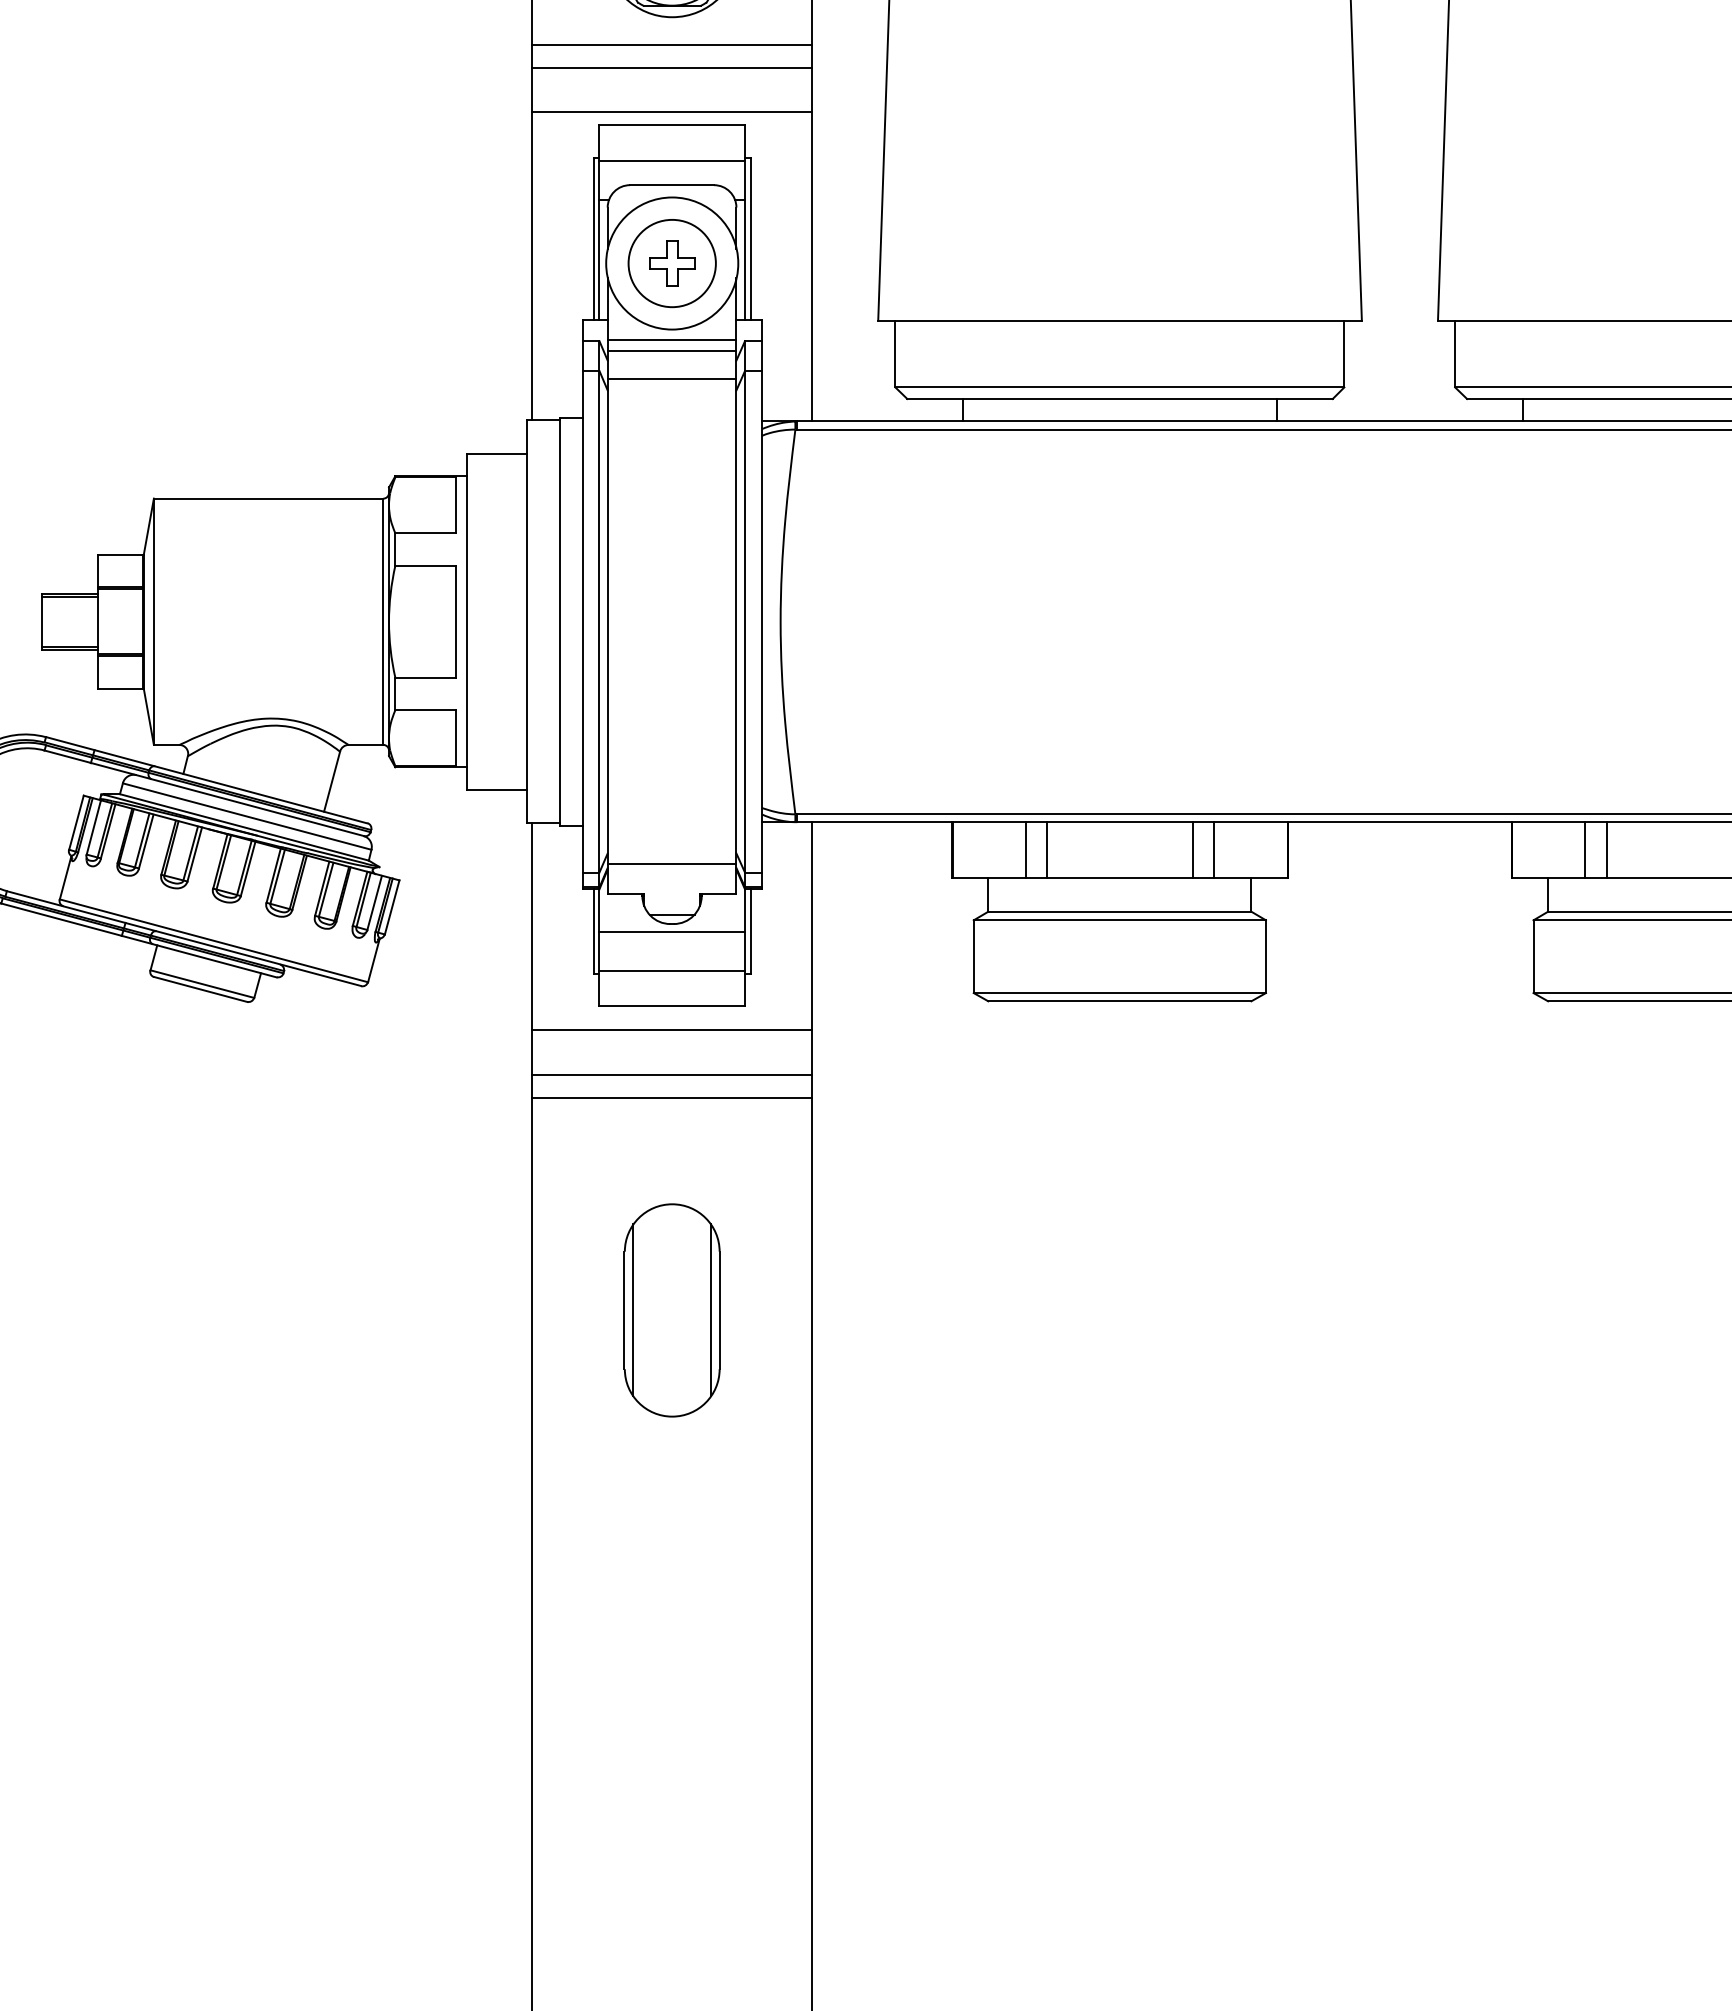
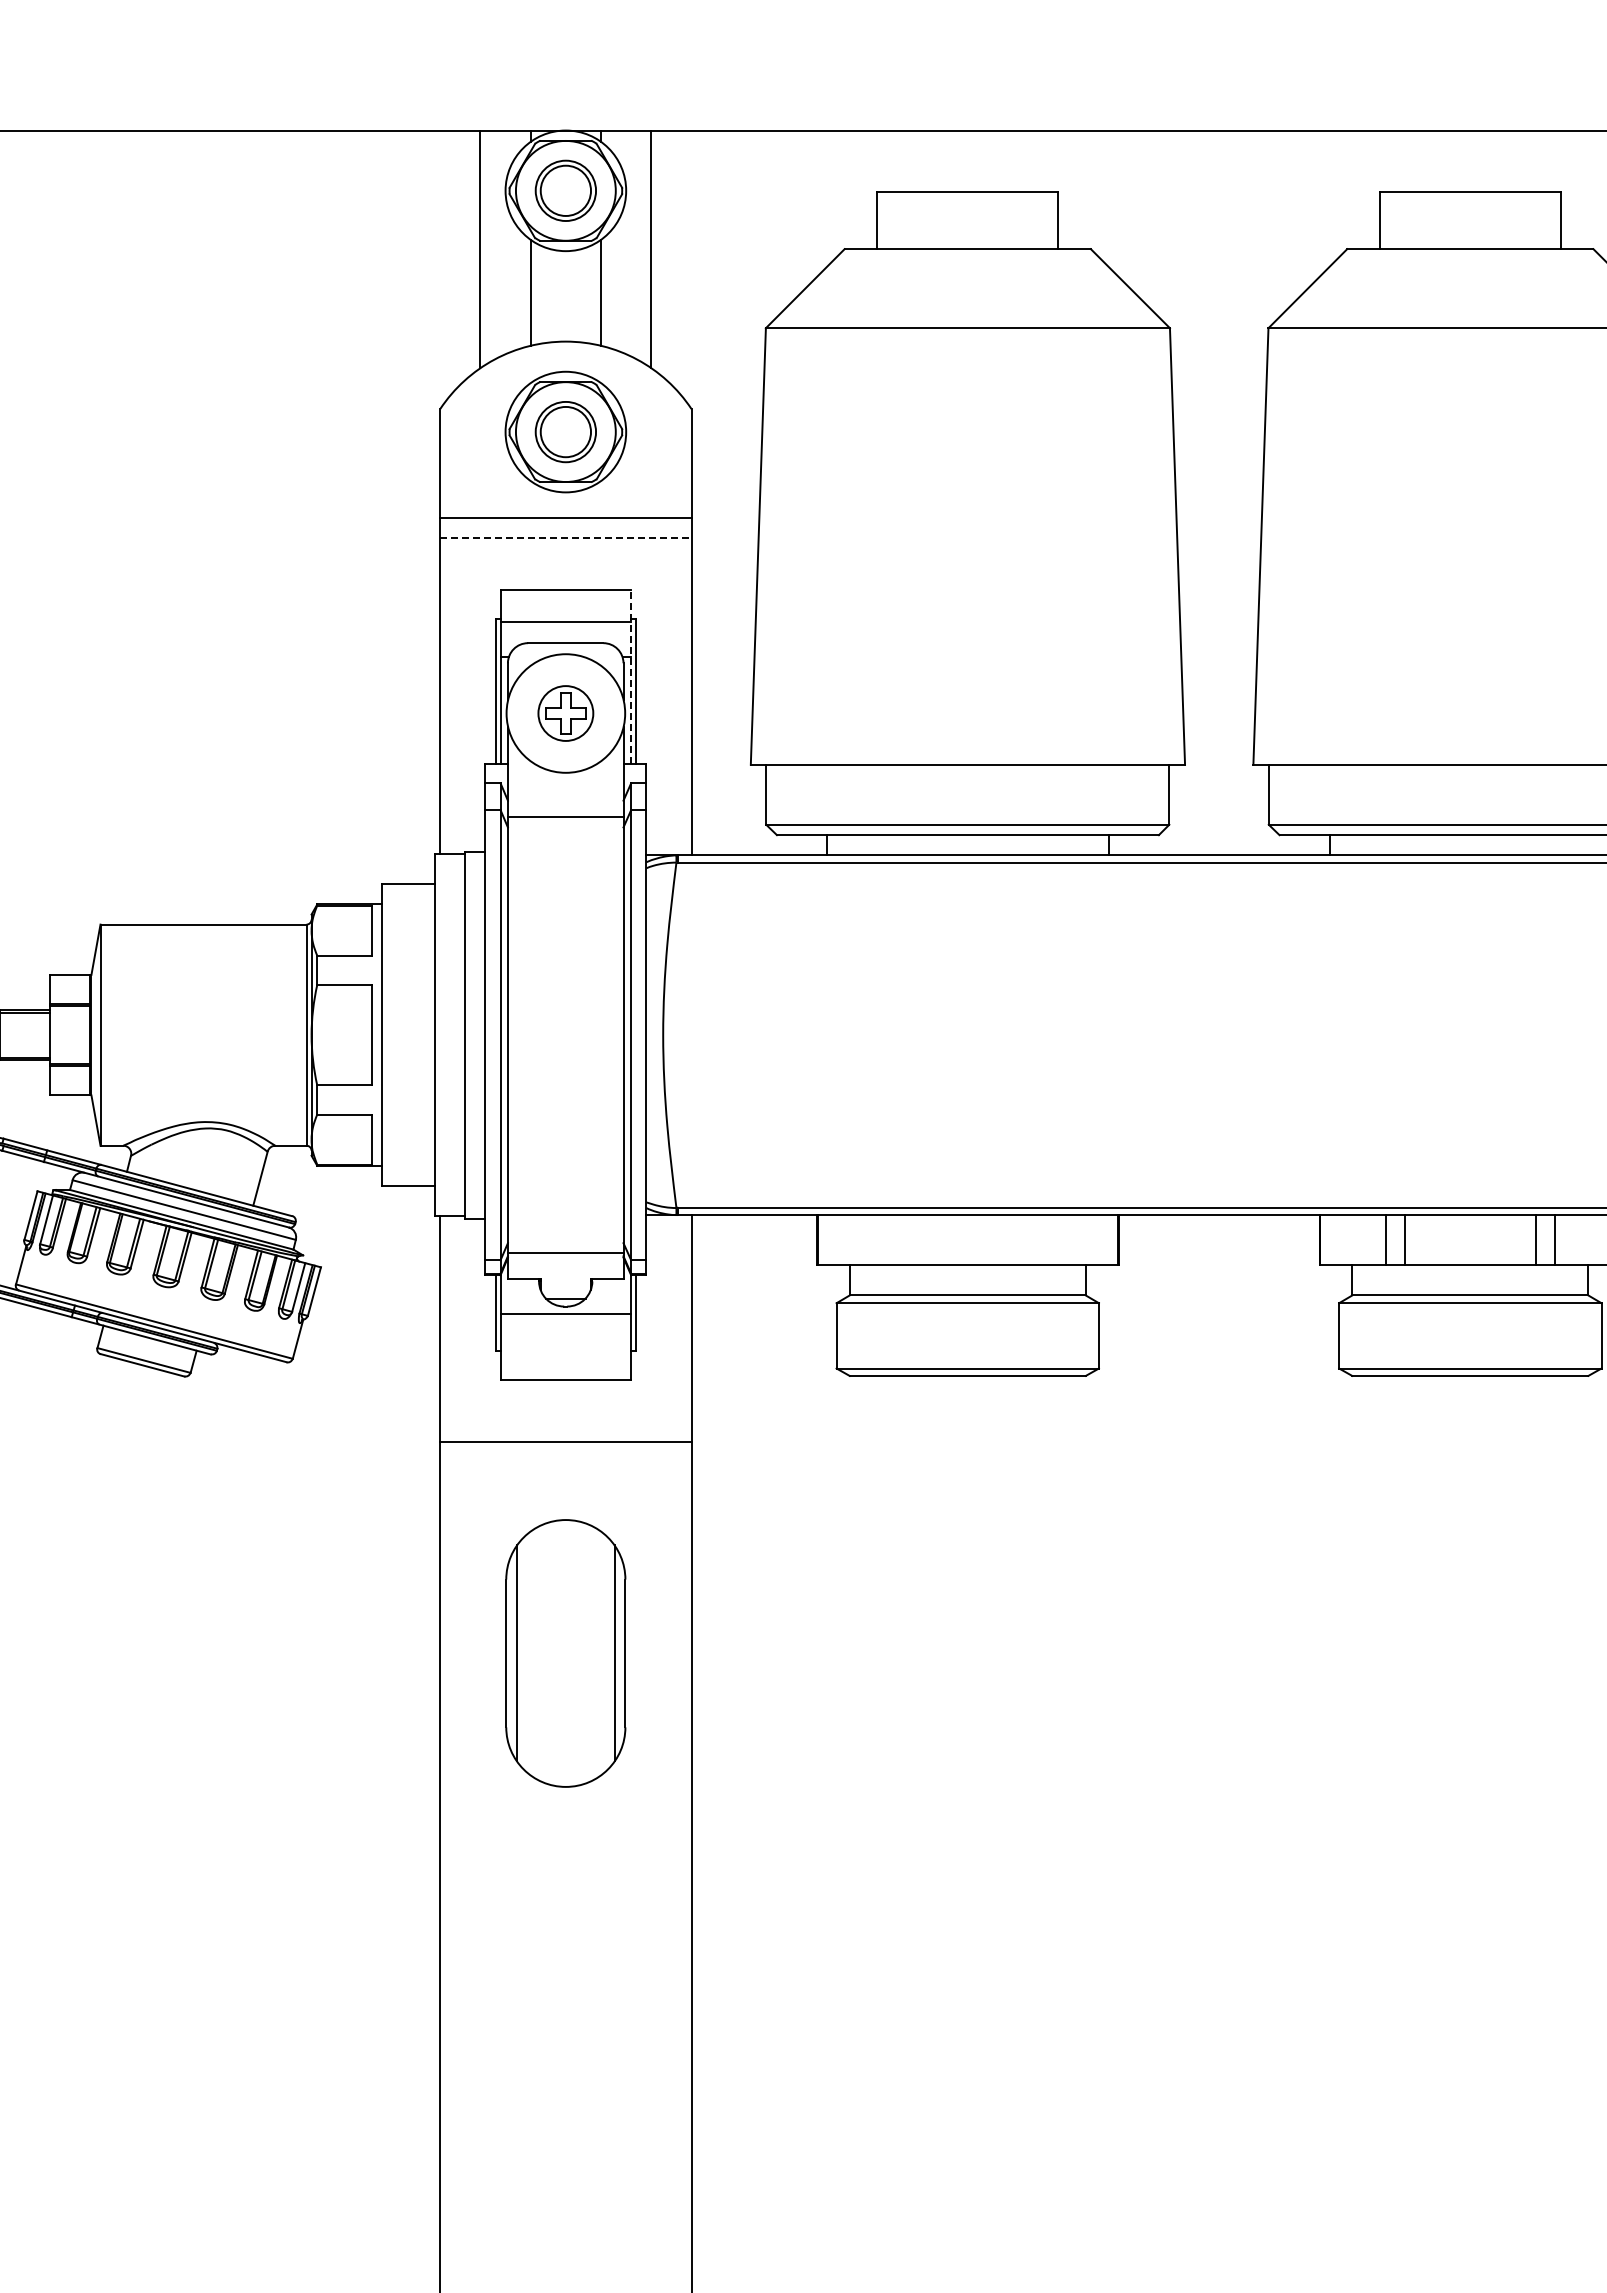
line: (671, 67) -> (565, 537), solid -> dashed
line: (671, 112) -> (565, 577), removed
line: (745, 222) -> (631, 676), solid -> dashed
circle: (671, 263) -> (565, 713), size x0.7
line: (671, 339) -> (565, 781), removed
line: (671, 350) -> (565, 791), removed
line: (1026, 850) -> (883, 1240), removed
line: (1047, 850) -> (902, 1240), removed
line: (1193, 850) -> (1033, 1240), removed
line: (1214, 850) -> (1052, 1240), removed
line: (671, 970) -> (565, 1348), removed
line: (671, 1030) -> (565, 1402), removed
line: (671, 1097) -> (565, 1462), removed
part: (671, 1310) -> (565, 1653), size x1.4

